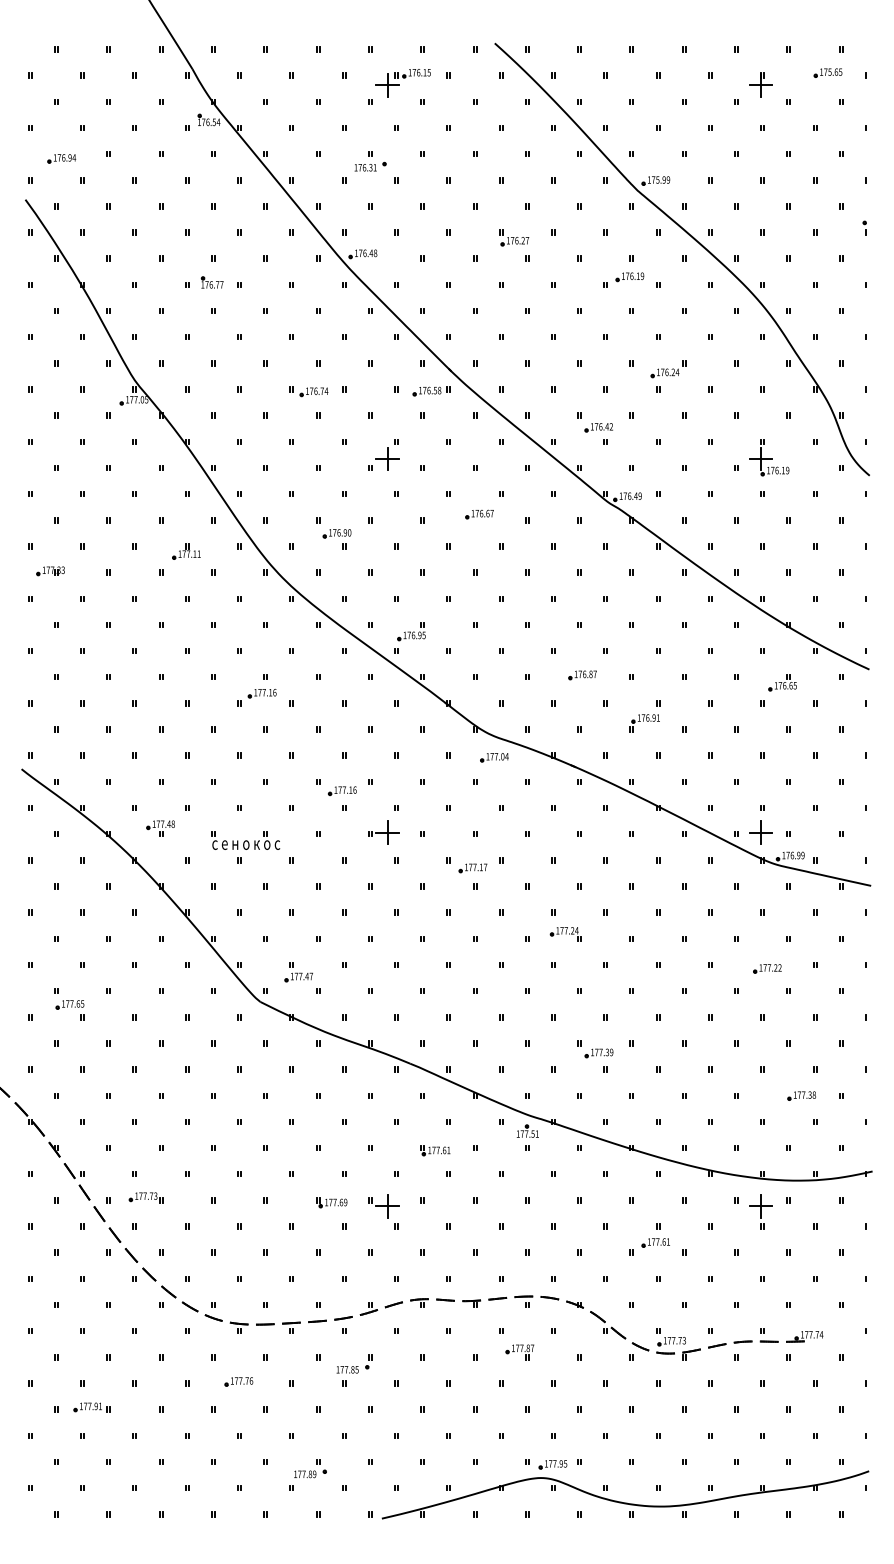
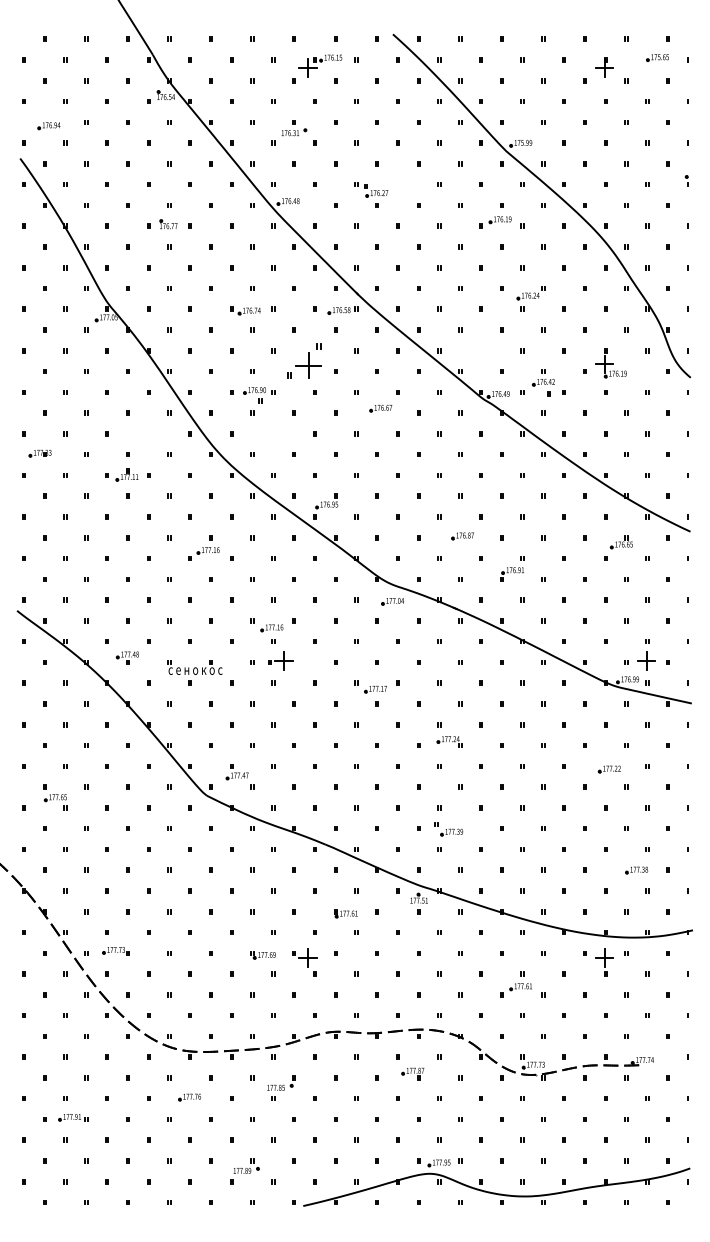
part: (514, 237) -> (376, 190), moved
part: (598, 433) -> (543, 387), moved
part: (383, 454) -> (304, 360), size x1.4
part: (336, 539) -> (254, 395), moved
part: (185, 550) -> (126, 474), moved
part: (383, 831) -> (280, 660), moved
part: (761, 831) -> (646, 660), moved
part: (594, 1049) -> (448, 829), moved

